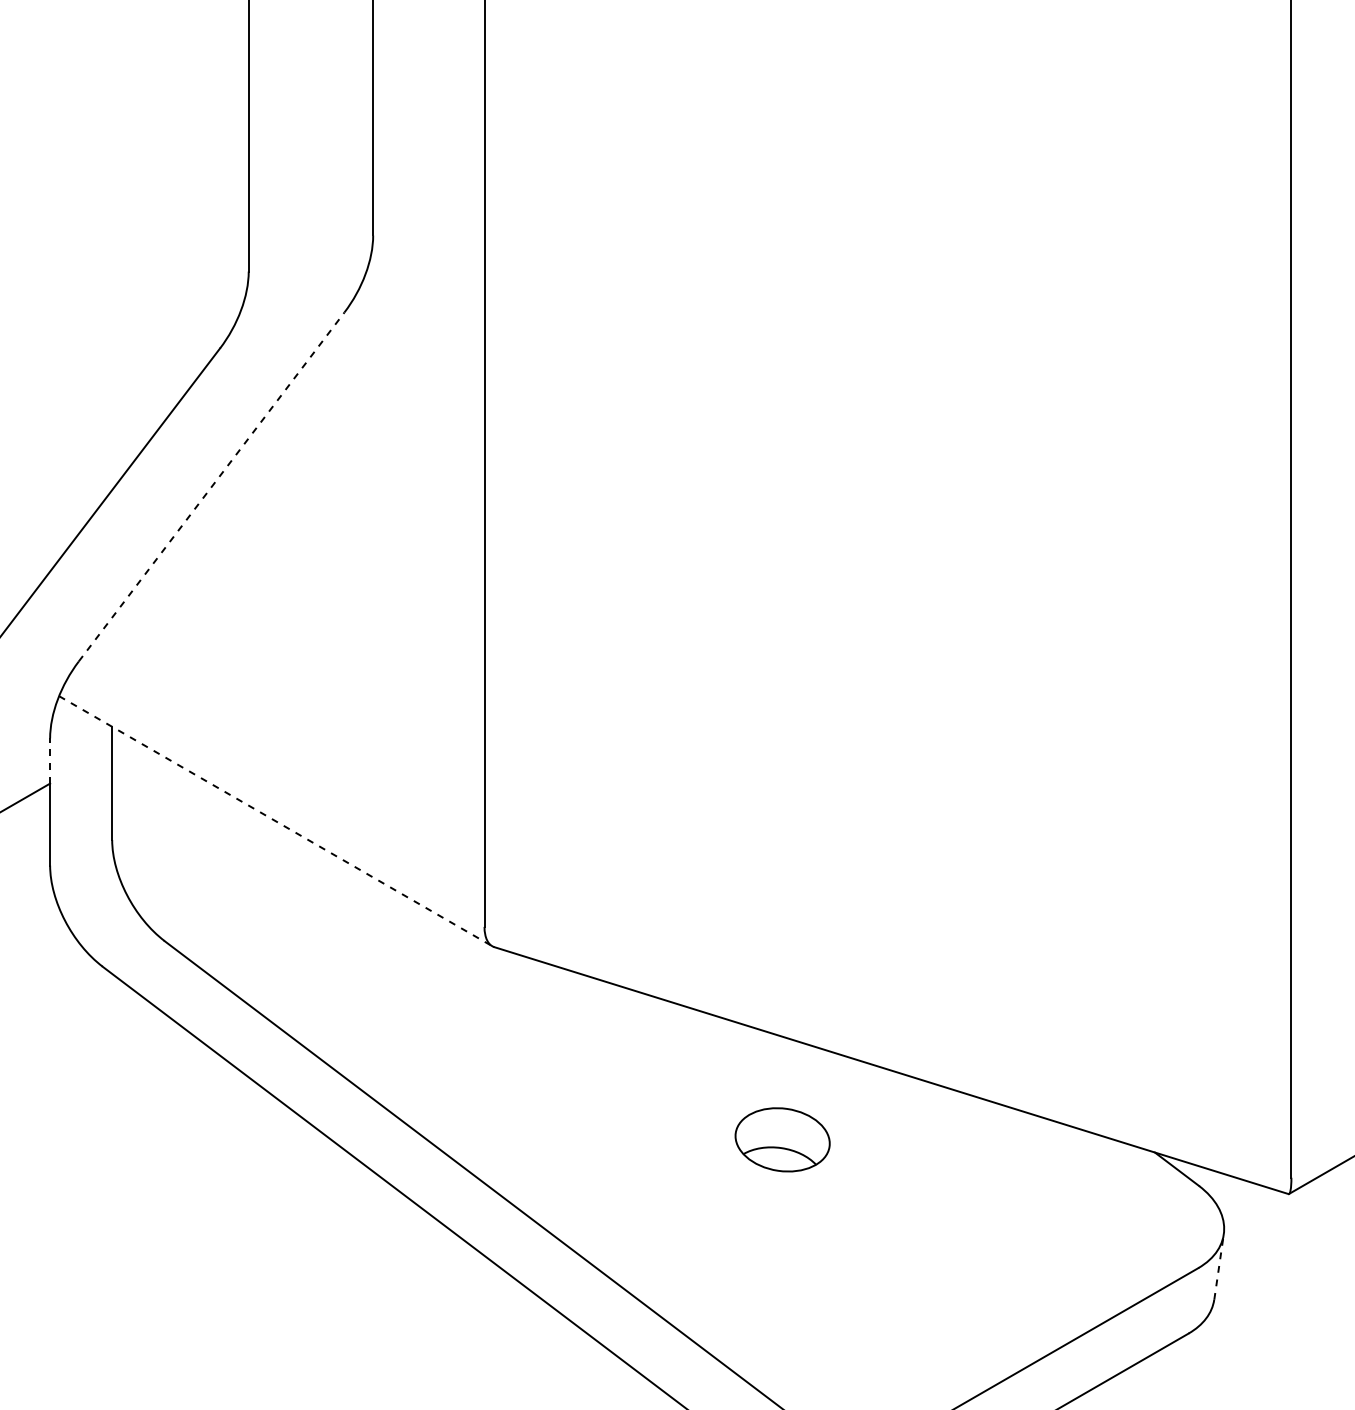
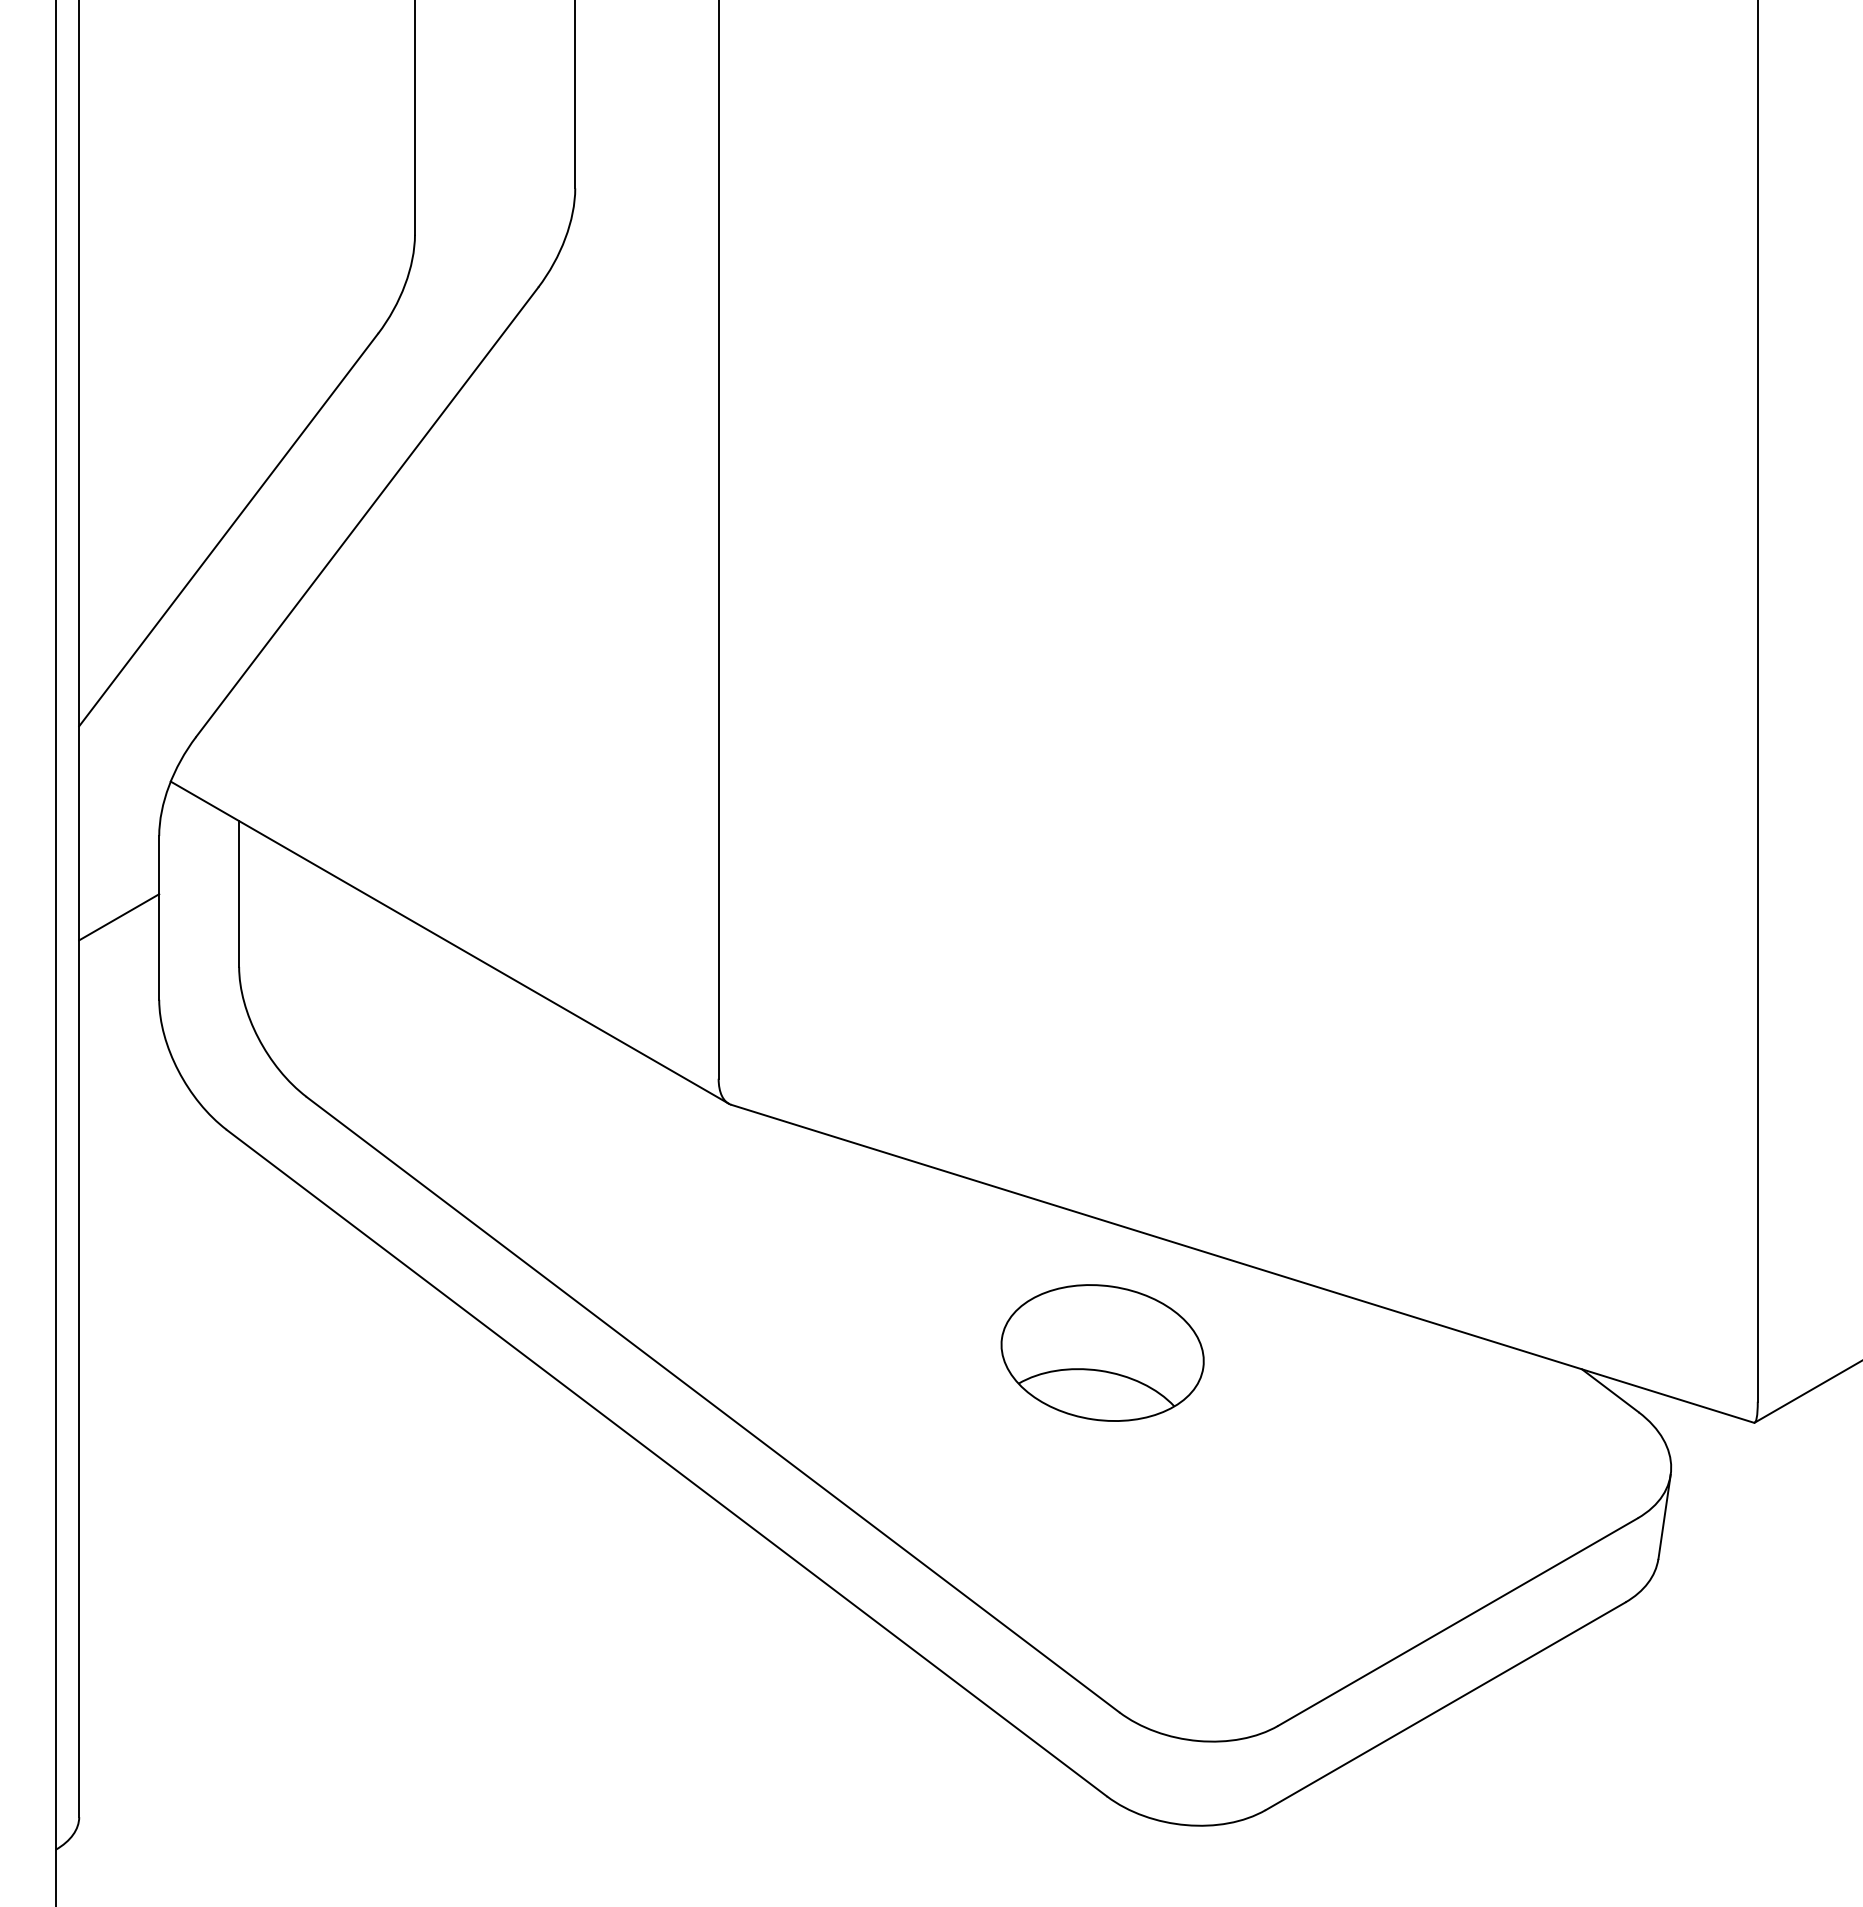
line: (211, 486) -> (367, 511), dashed -> solid
line: (50, 760) -> (159, 864), dashed -> solid
line: (276, 821) -> (450, 942), dashed -> solid
part: (782, 1139) -> (1102, 1352), size x1.67
line: (1218, 1266) -> (1664, 1516), dashed -> solid

